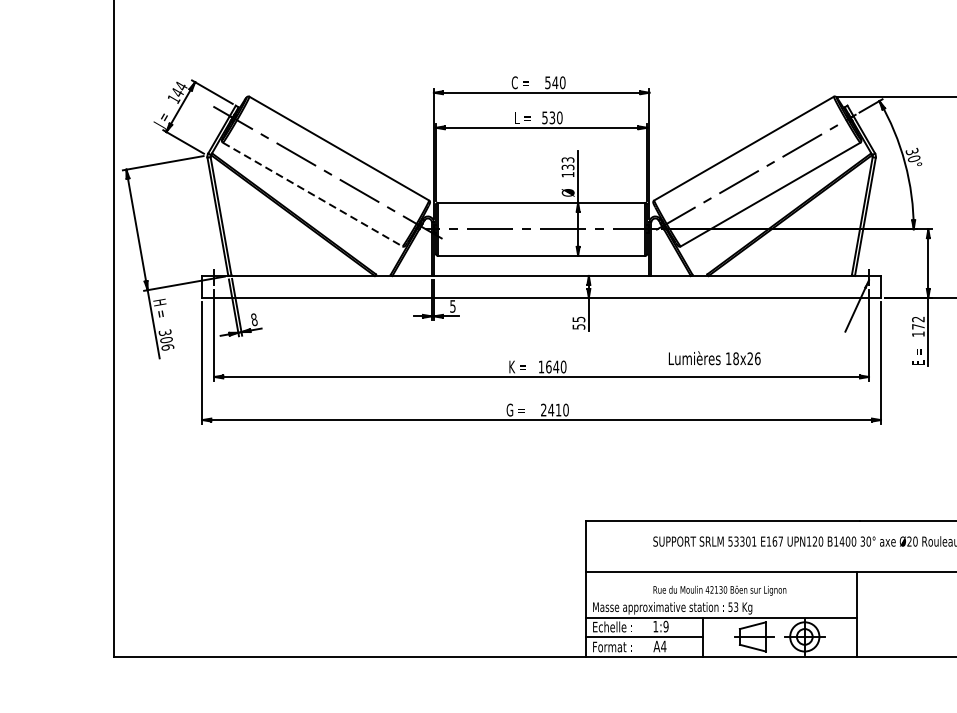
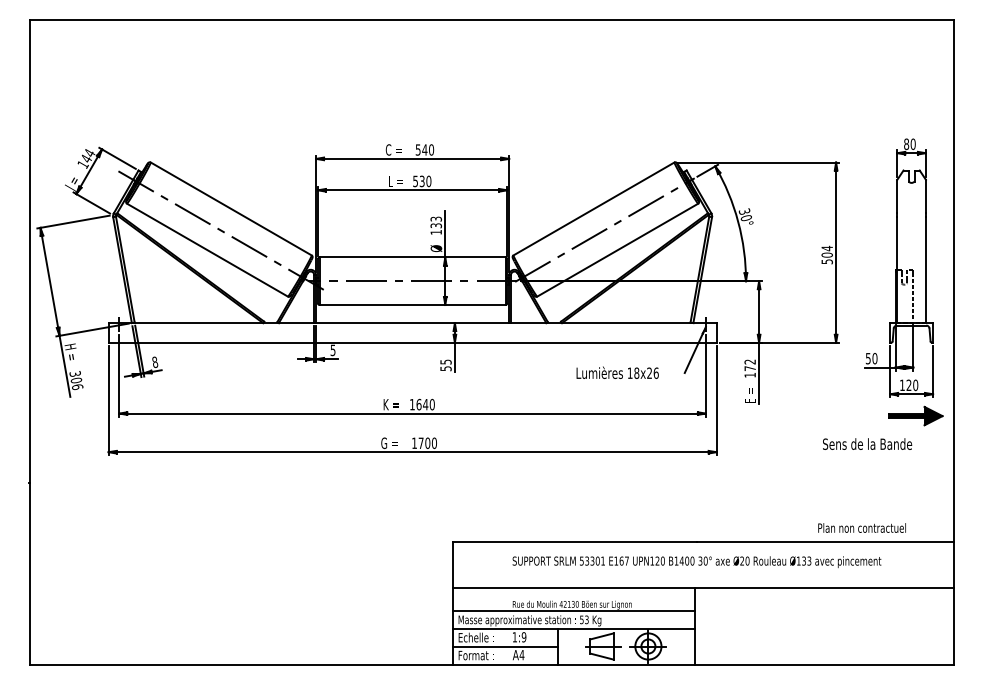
line: (312, 194) -> (207, 250), dashed -> solid
text: (714, 357) -> (617, 372), moved
text: (551, 409) -> (421, 442), 2410 -> 1700
line: (721, 597) -> (573, 611), added

